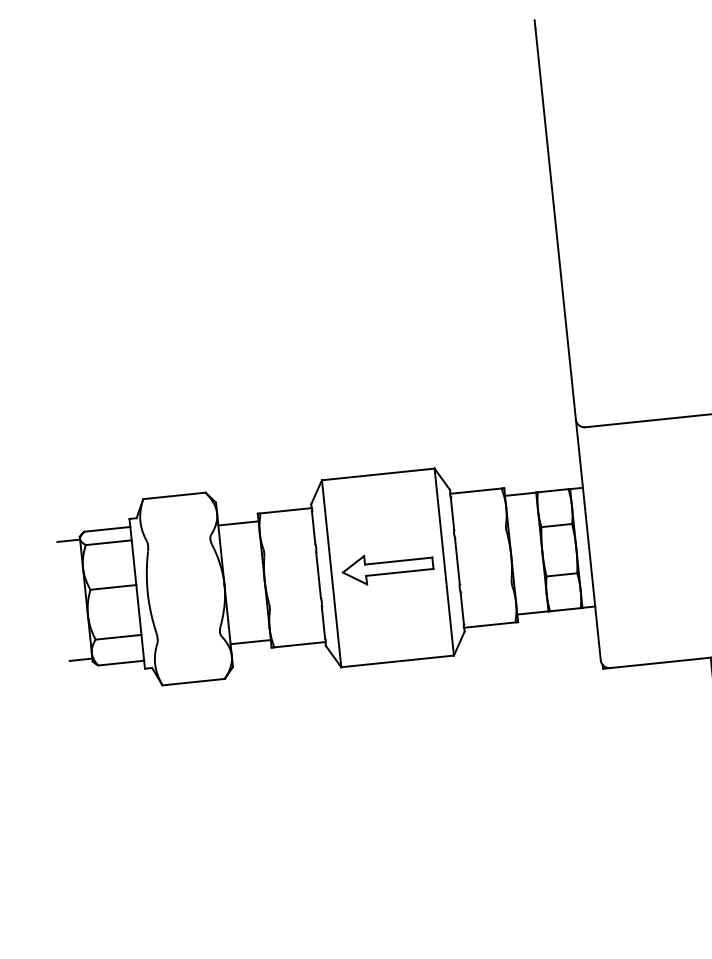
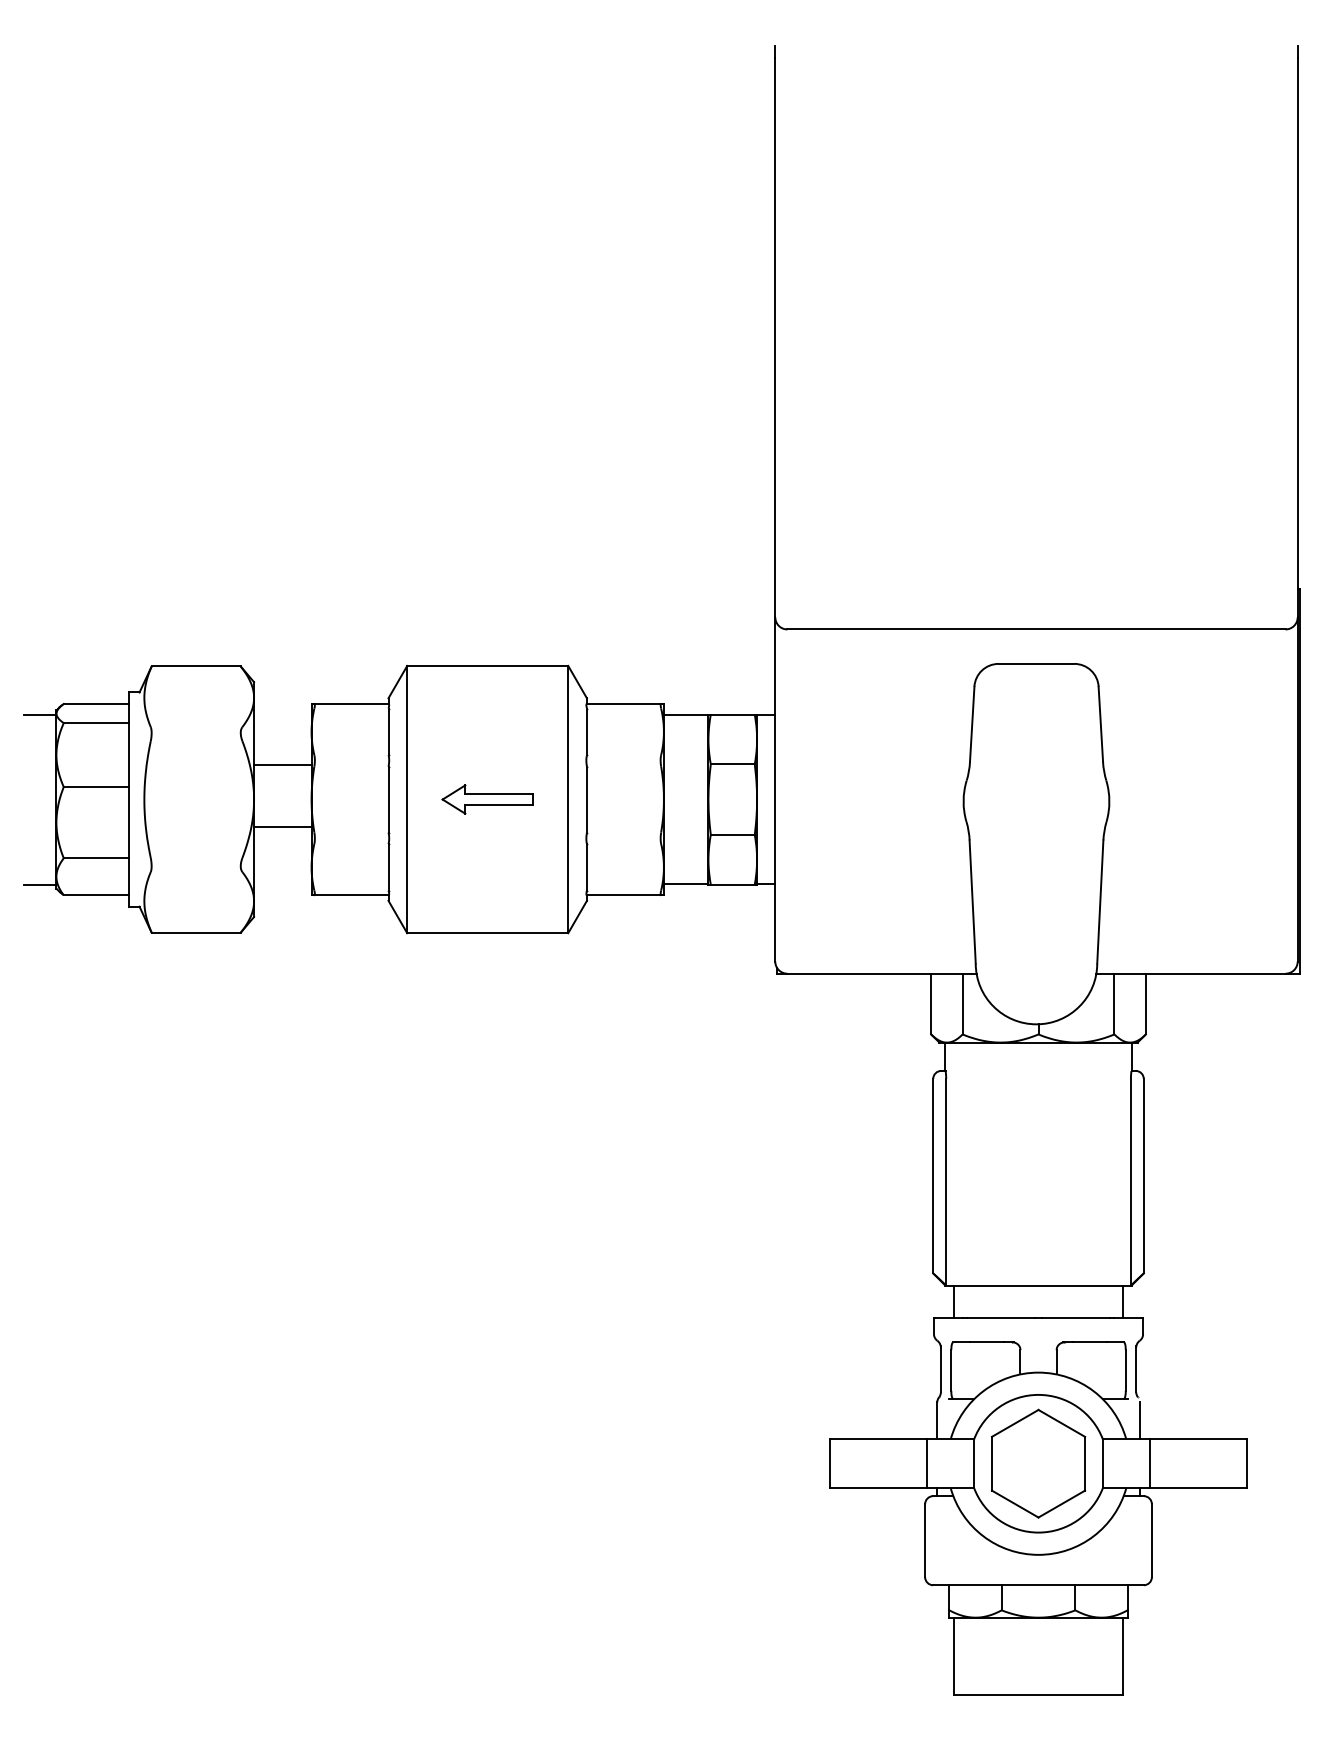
line: (238, 523) -> (282, 764), moved
part: (387, 567) -> (487, 799), size x0.7
line: (250, 642) -> (282, 827), moved

